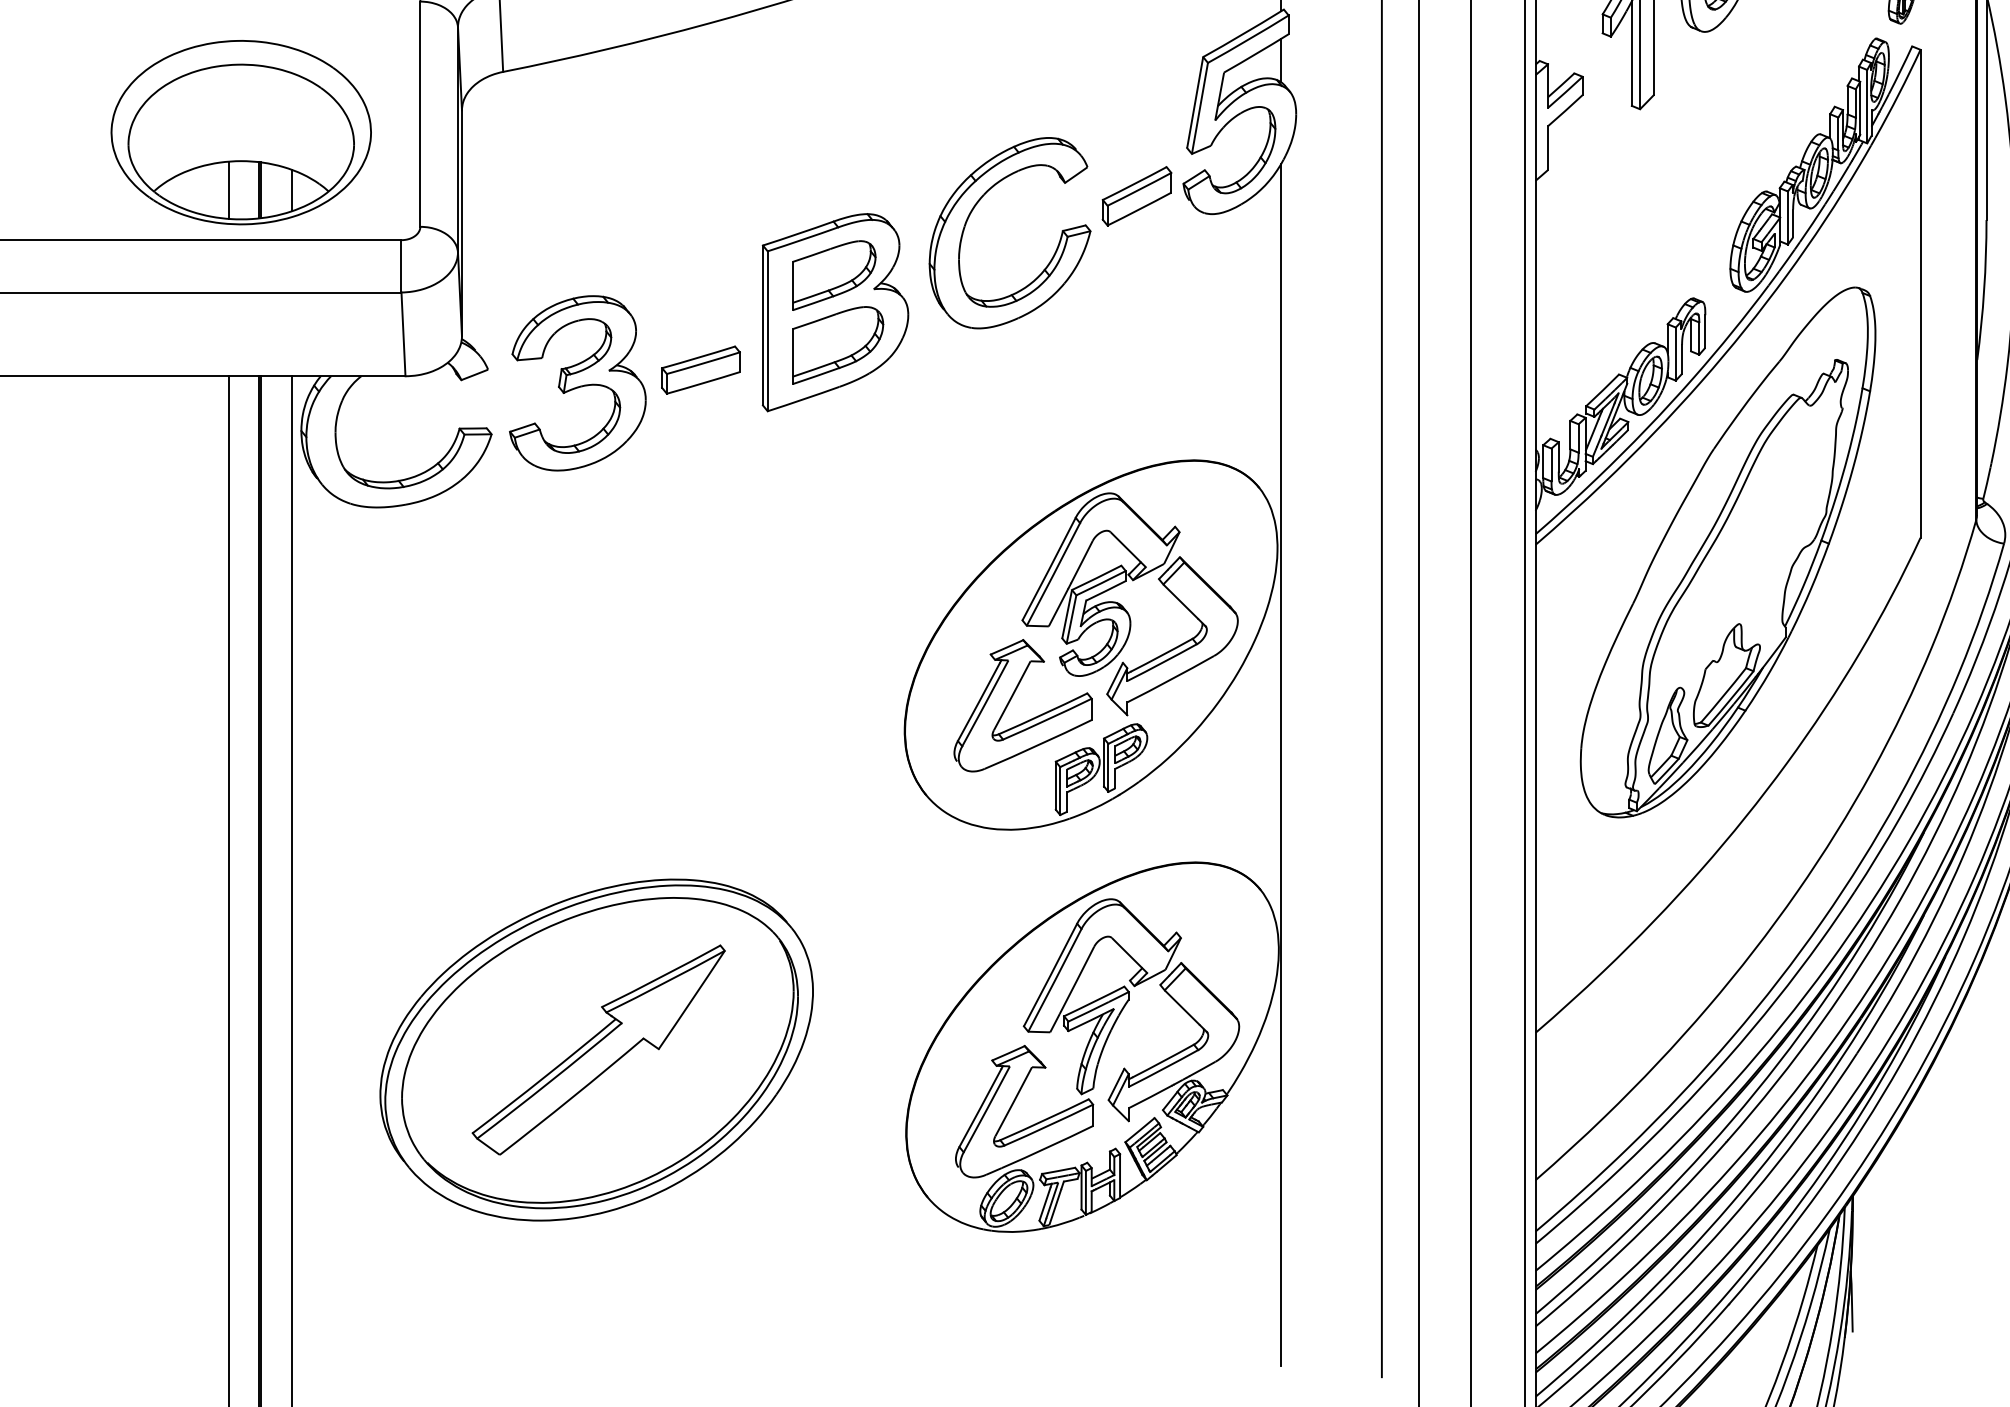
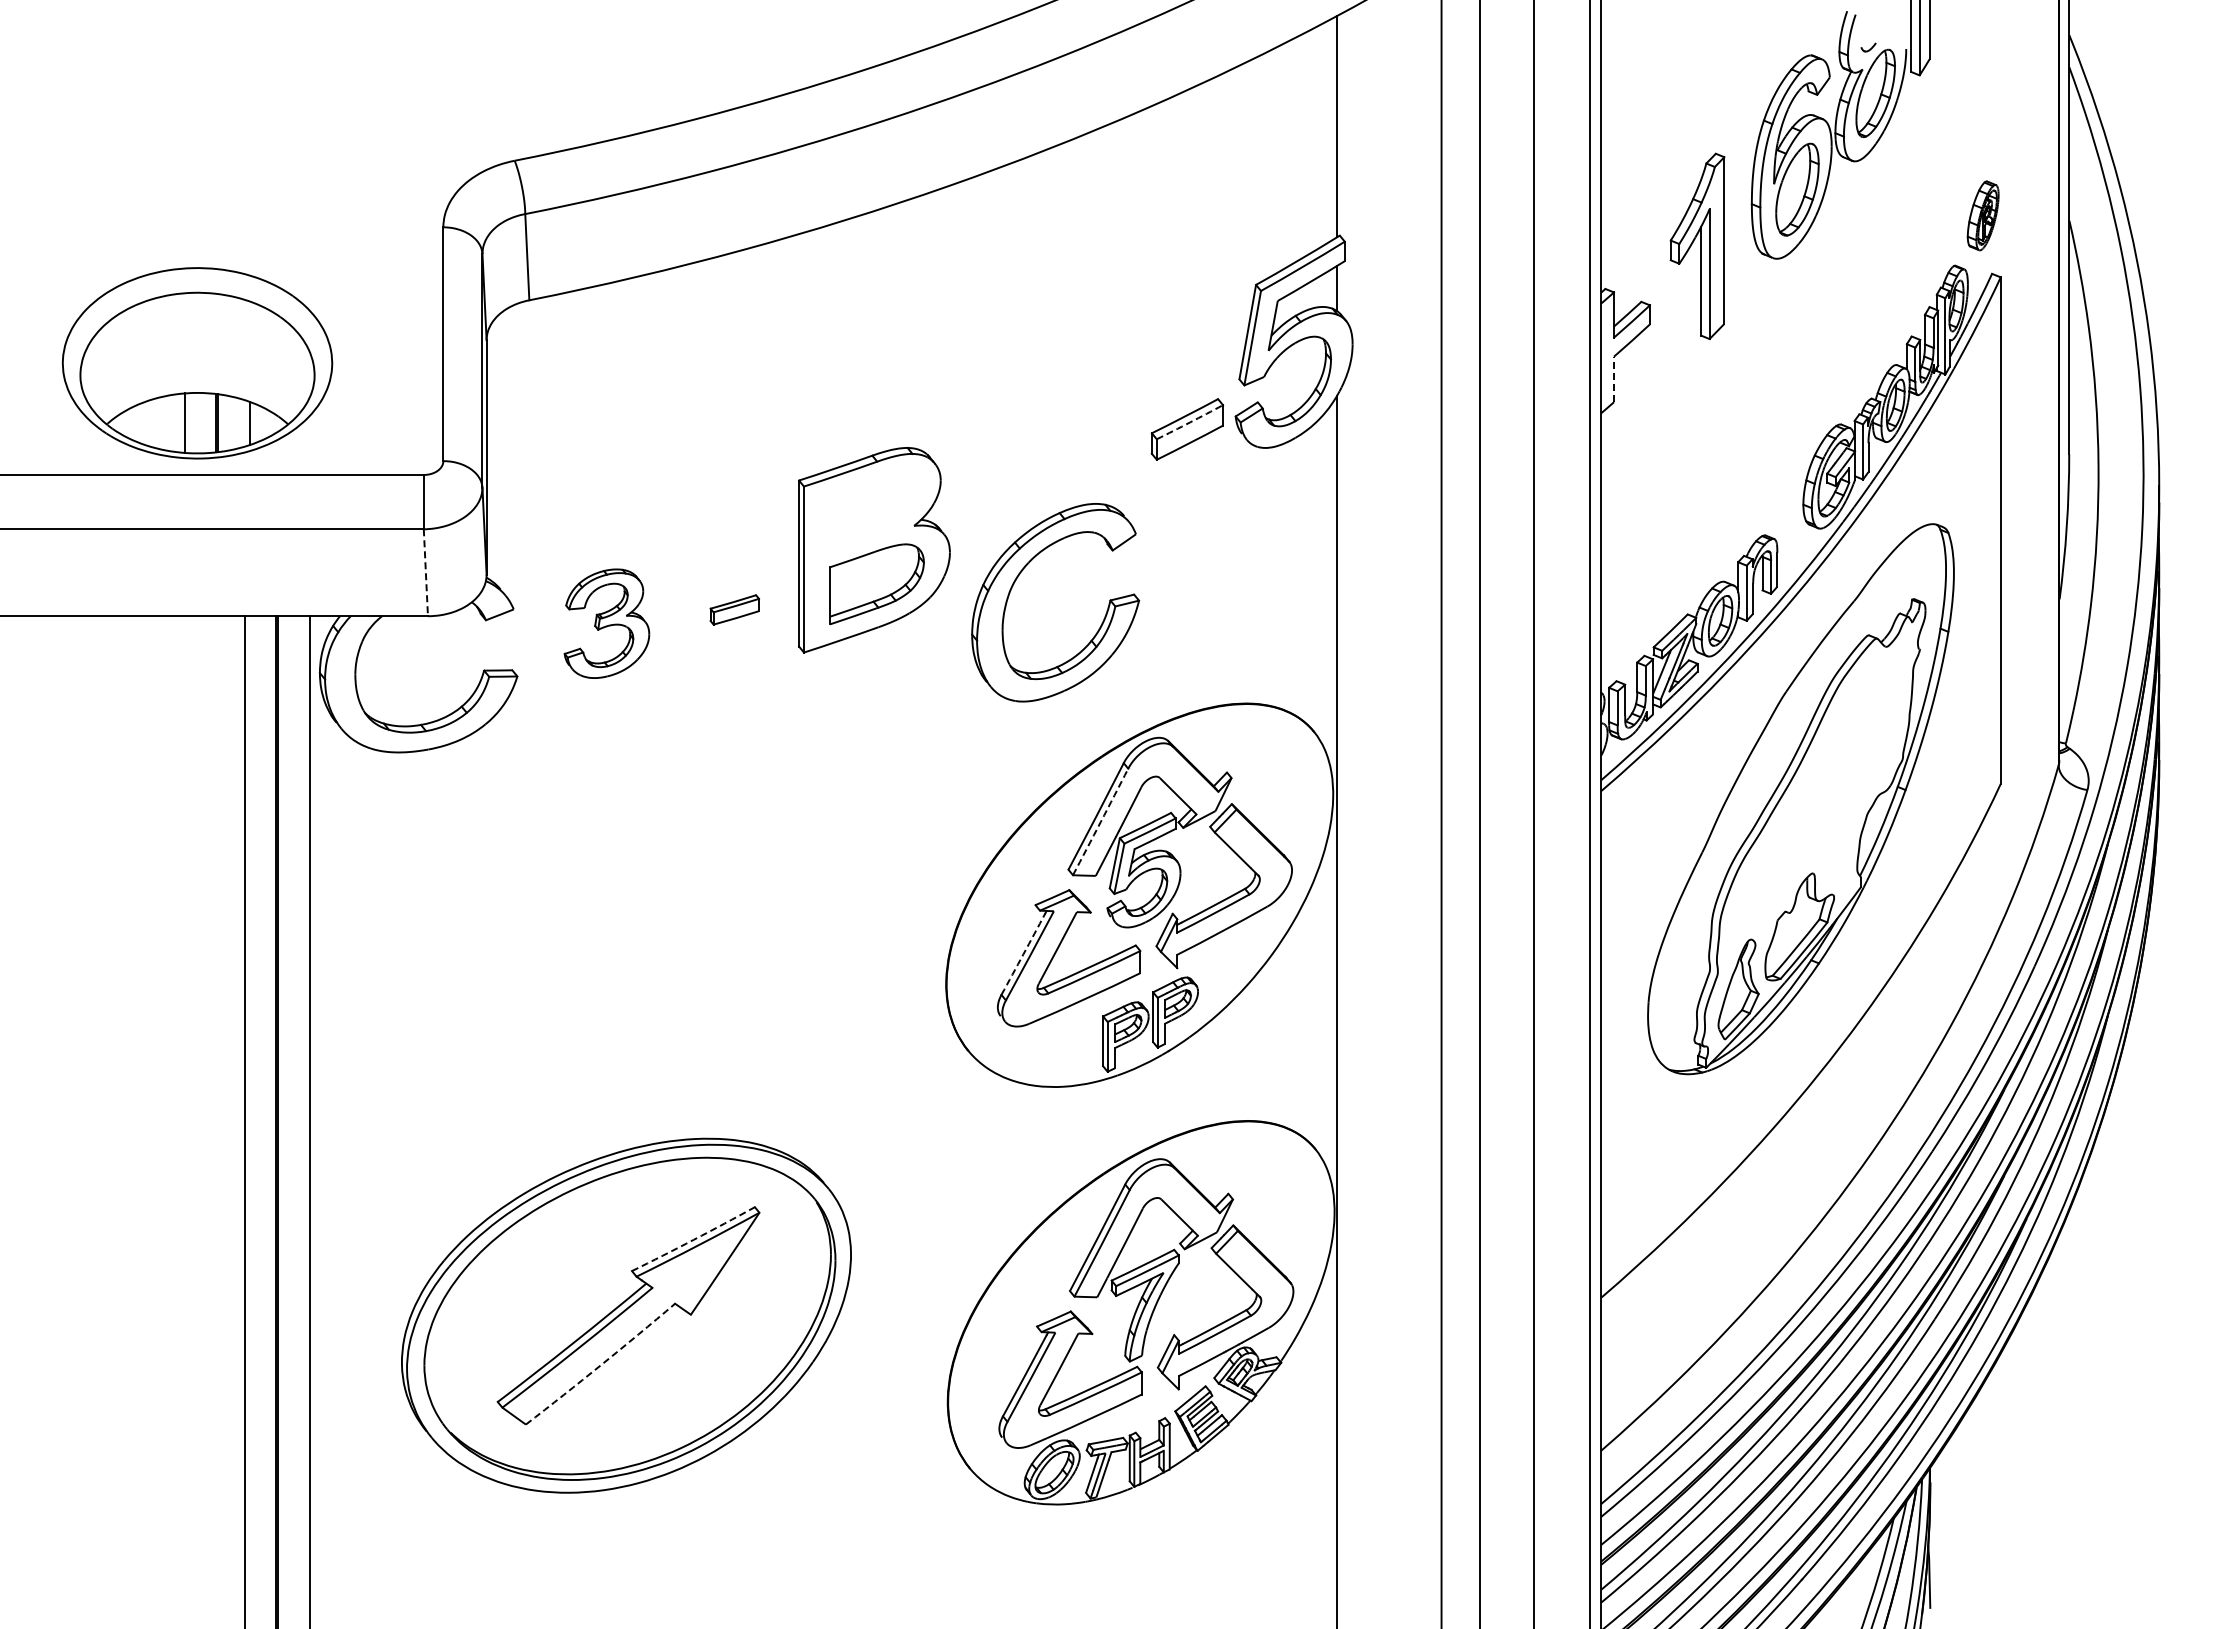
part: (241, 132) -> (197, 363), moved
line: (1548, 148) -> (1614, 379), solid -> dashed
arc: (1140, 189) -> (1190, 422), solid -> dashed
part: (974, 208) -> (1018, 577), moved
part: (833, 275) -> (872, 511), removed
line: (403, 334) -> (425, 572), solid -> dashed
part: (700, 369) -> (734, 609), size x0.6
part: (577, 383) -> (606, 623), size x0.6
arc: (1053, 574) -> (1100, 822), solid -> dashed
arc: (979, 702) -> (1023, 954), solid -> dashed
arc: (661, 976) -> (693, 1239), solid -> dashed
arc: (572, 1098) -> (601, 1365), solid -> dashed

